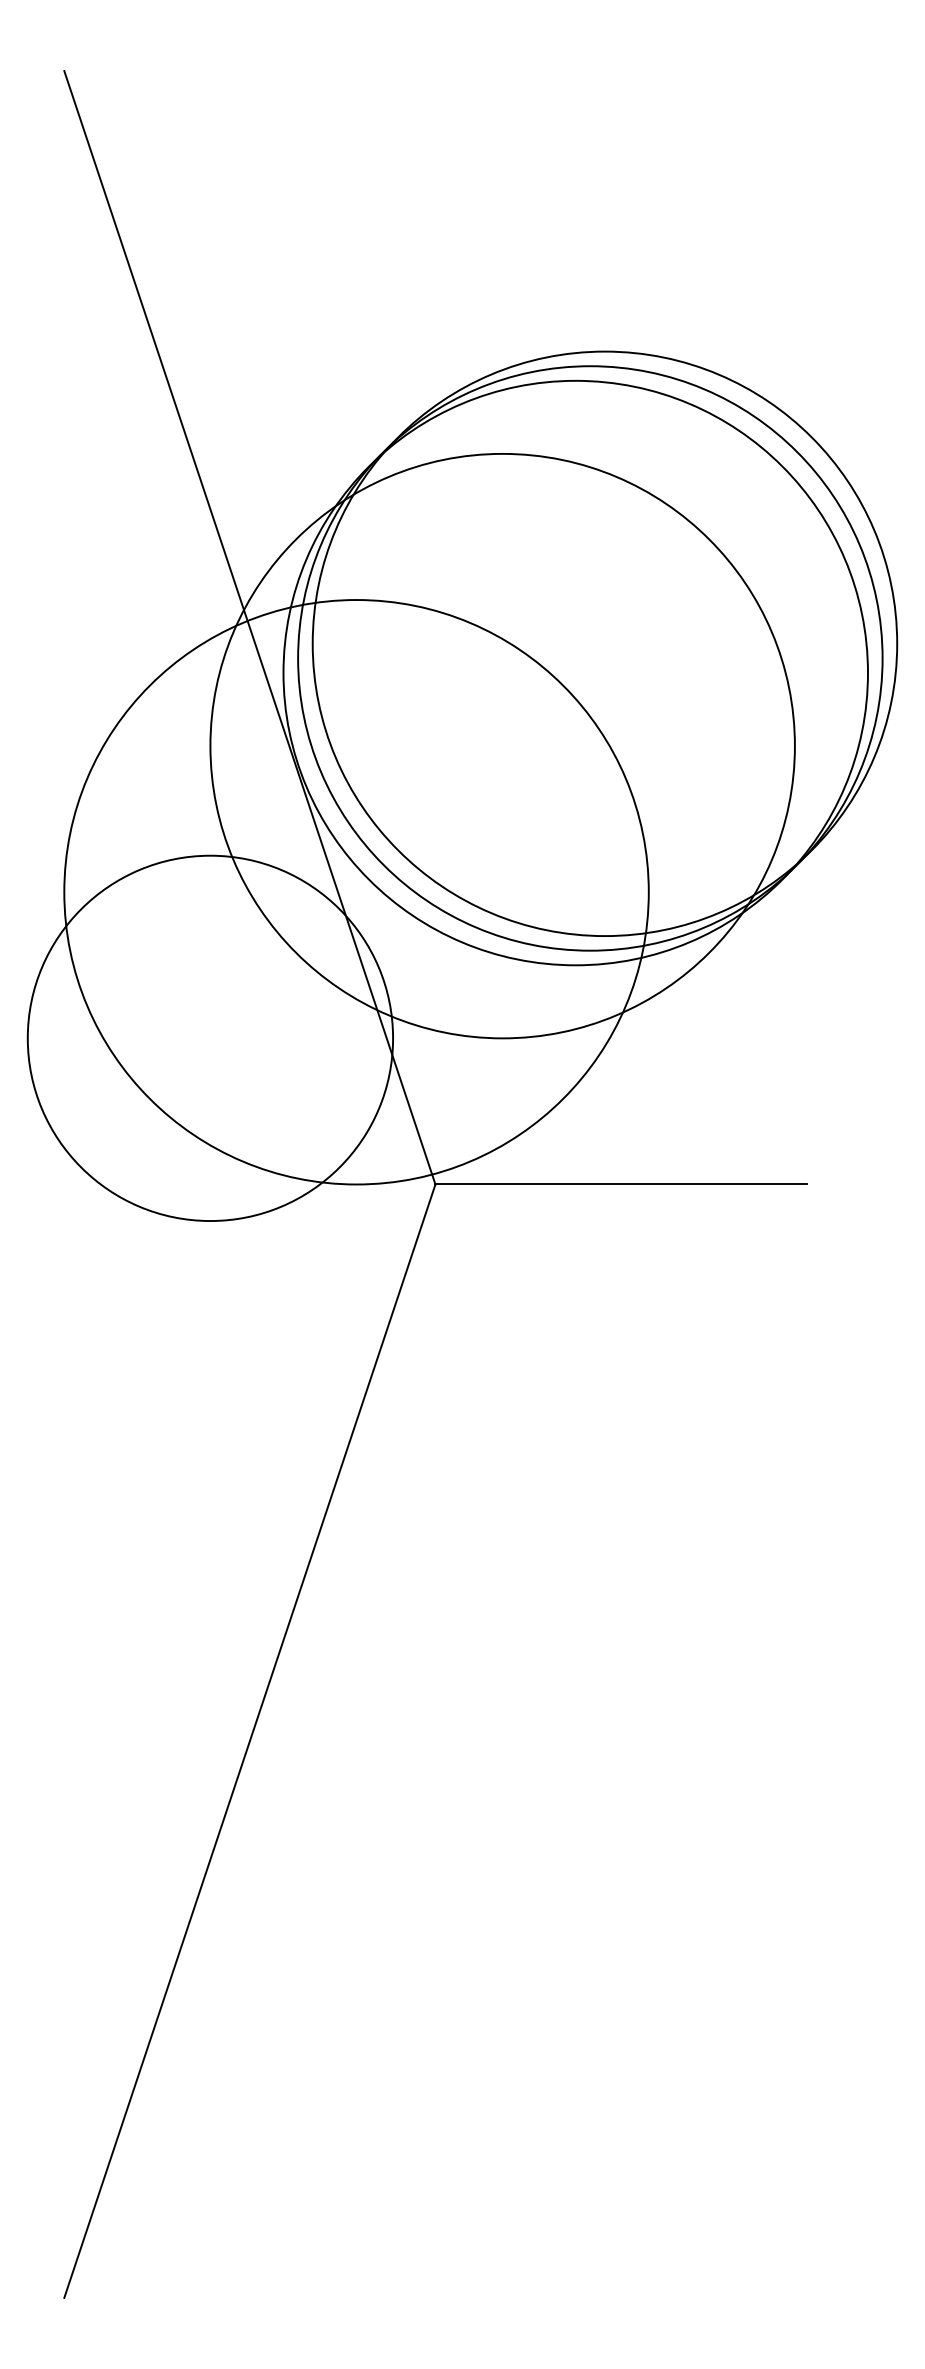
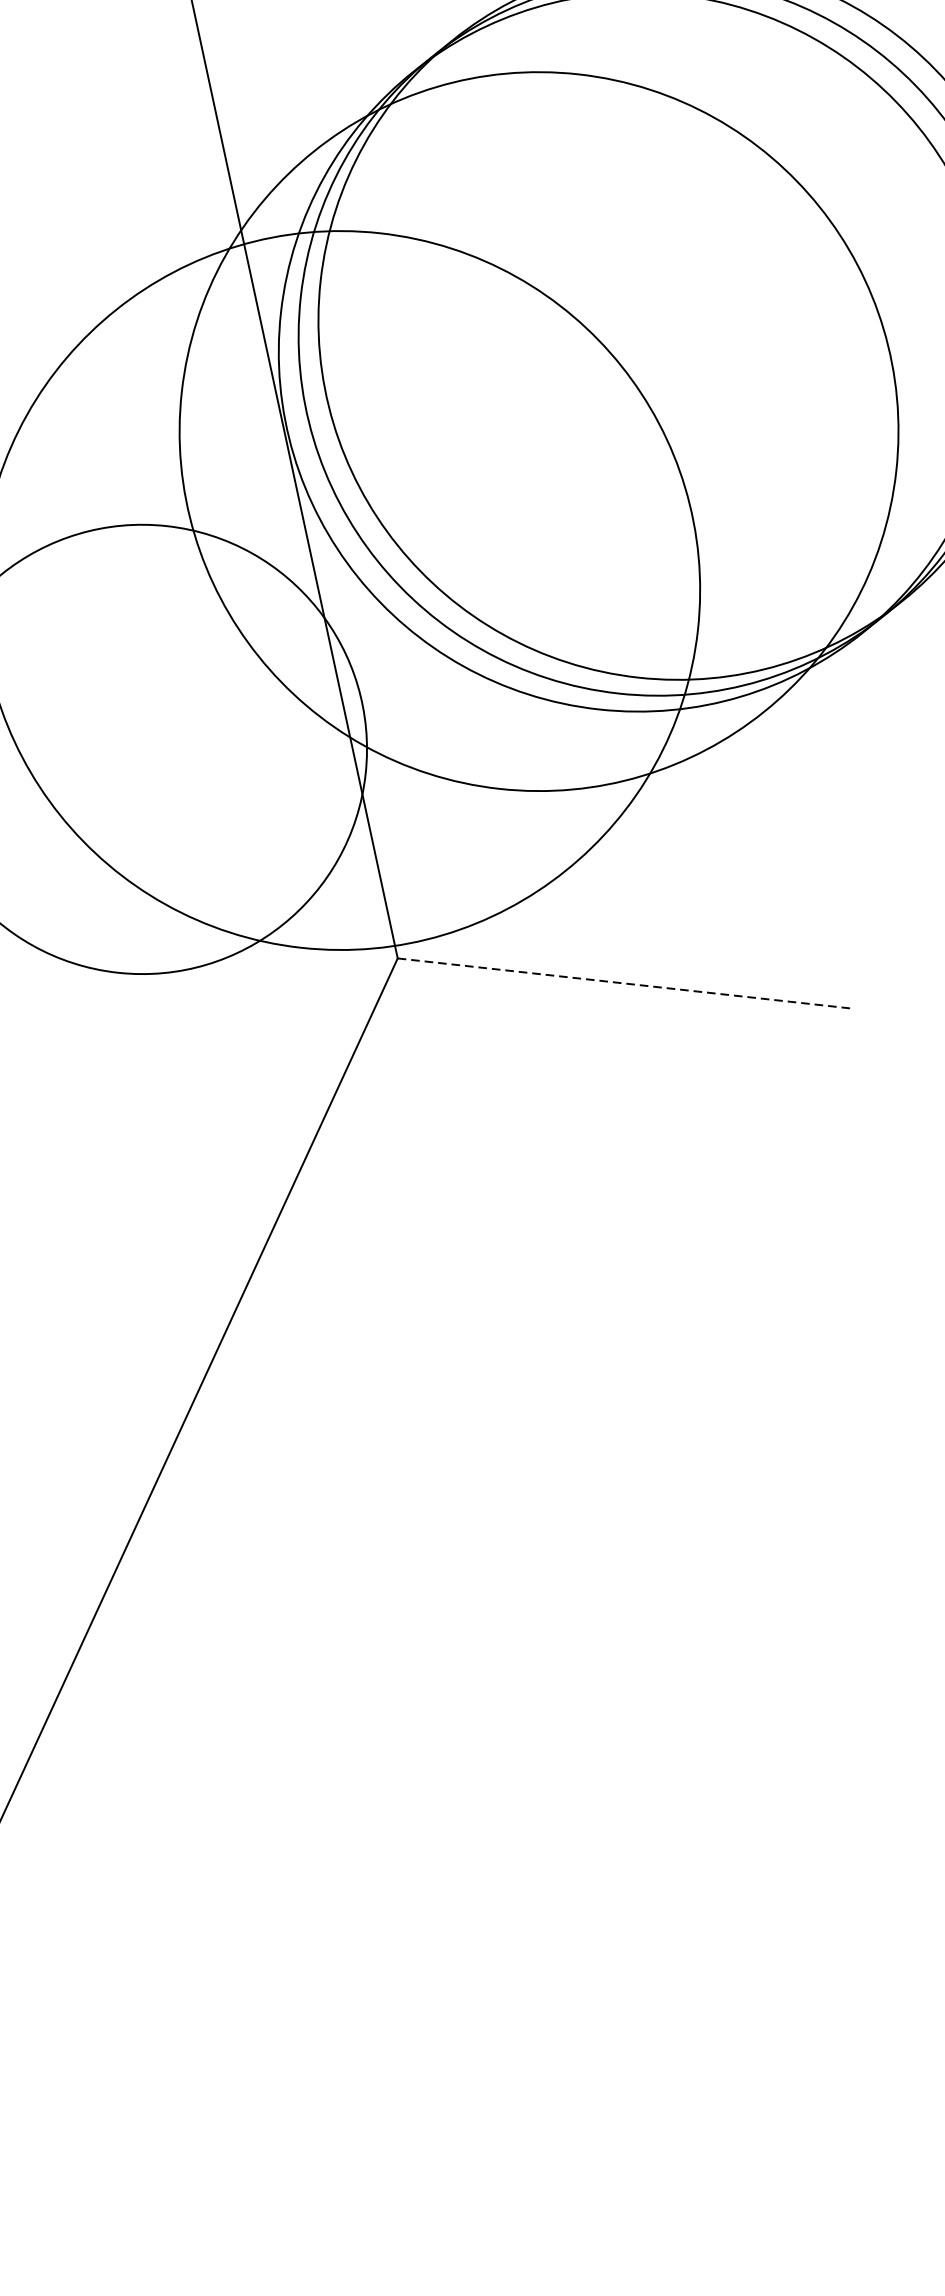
line: (621, 1184) -> (625, 983), solid -> dashed

